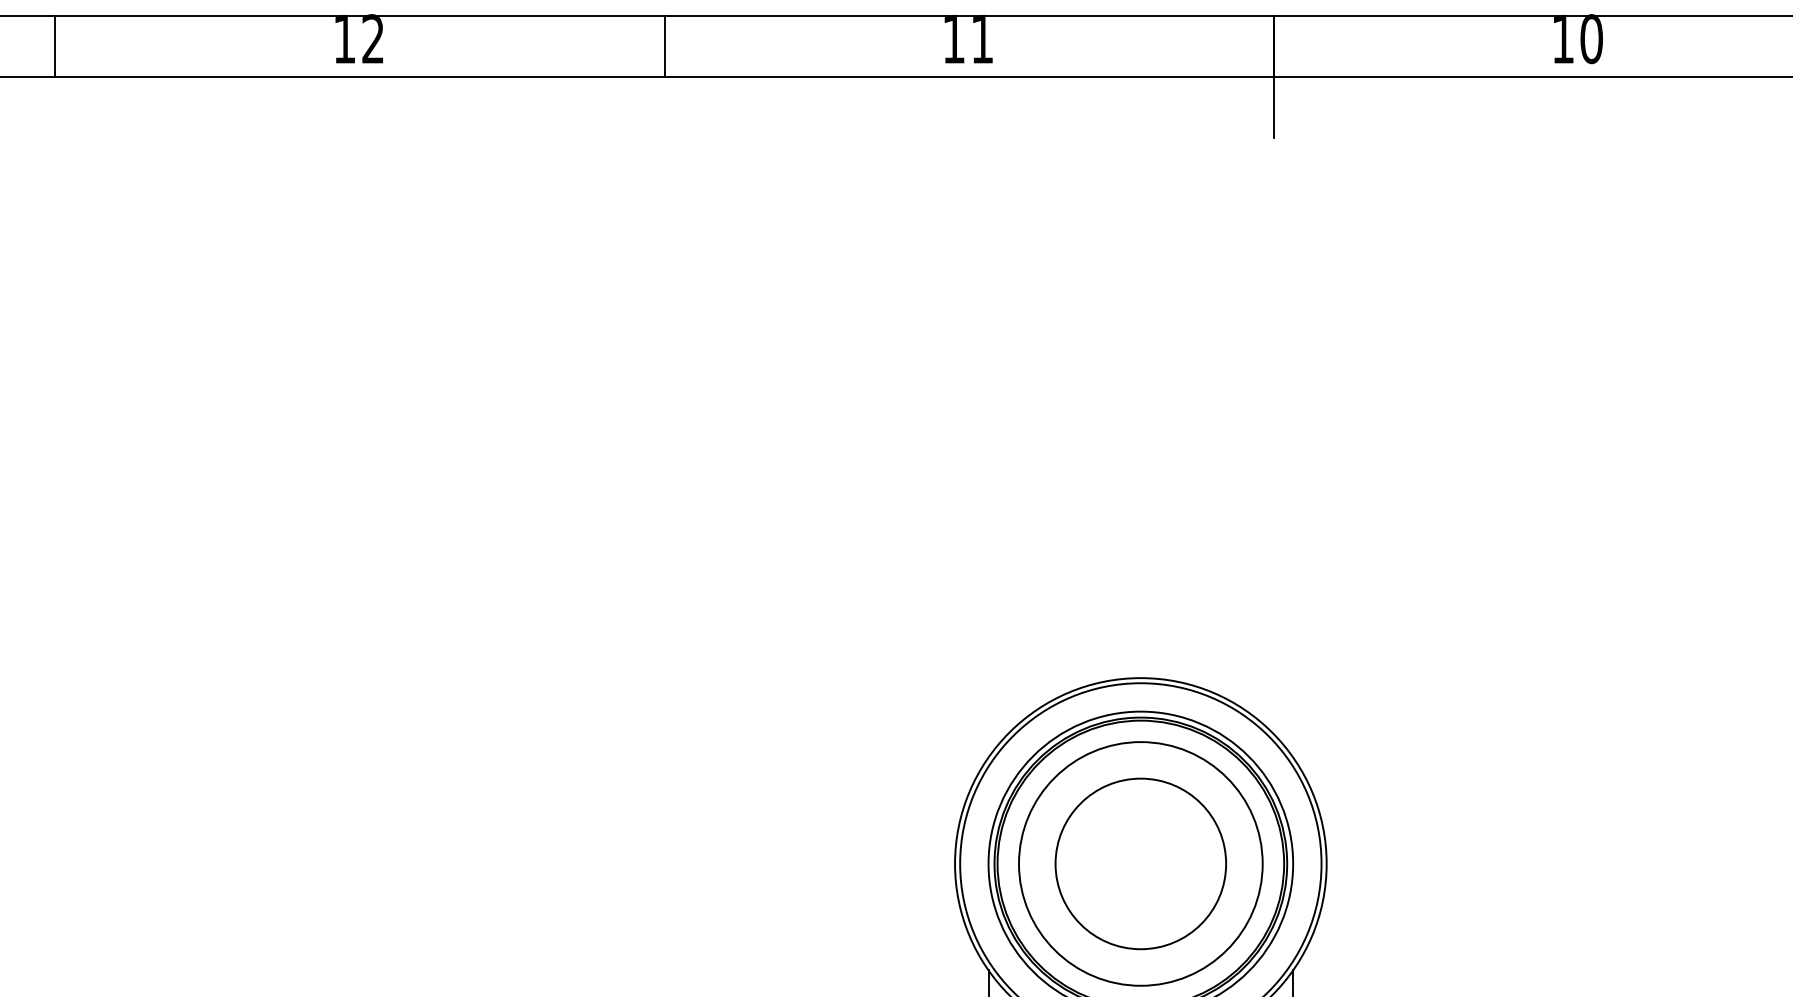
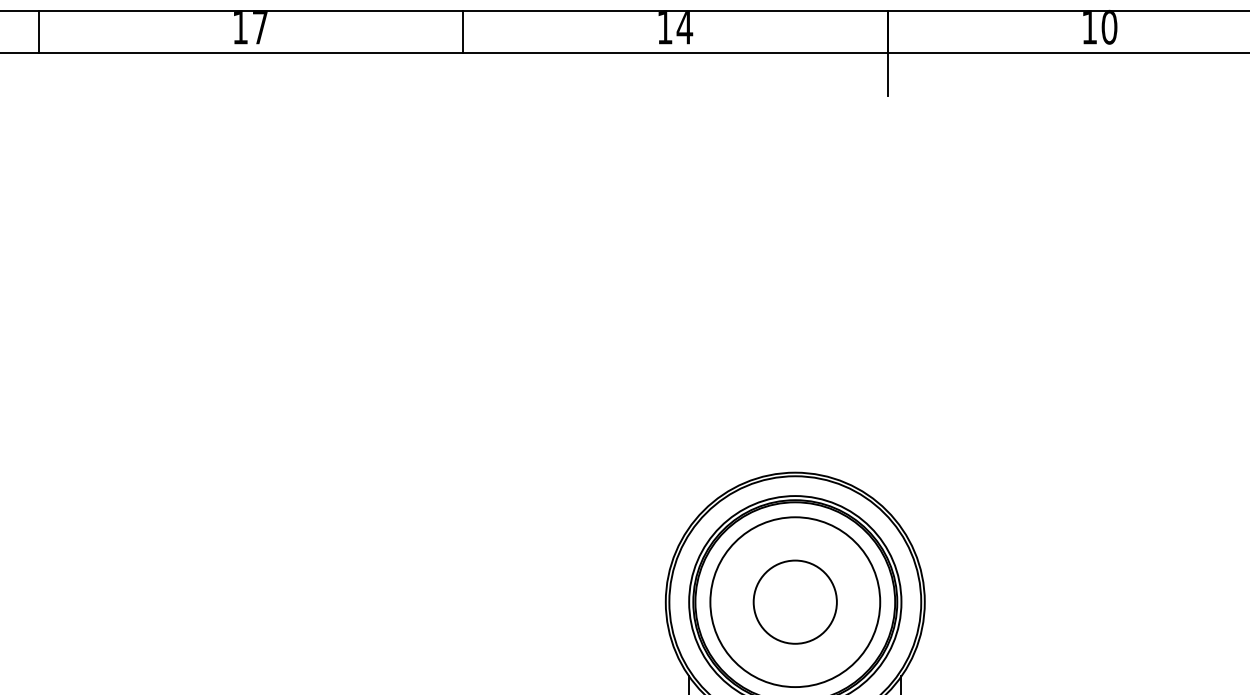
text: (372, 37) -> (259, 26), 12 -> 17
text: (981, 40) -> (684, 28), 11 -> 14
circle: (1139, 862) -> (794, 601), size x0.7

